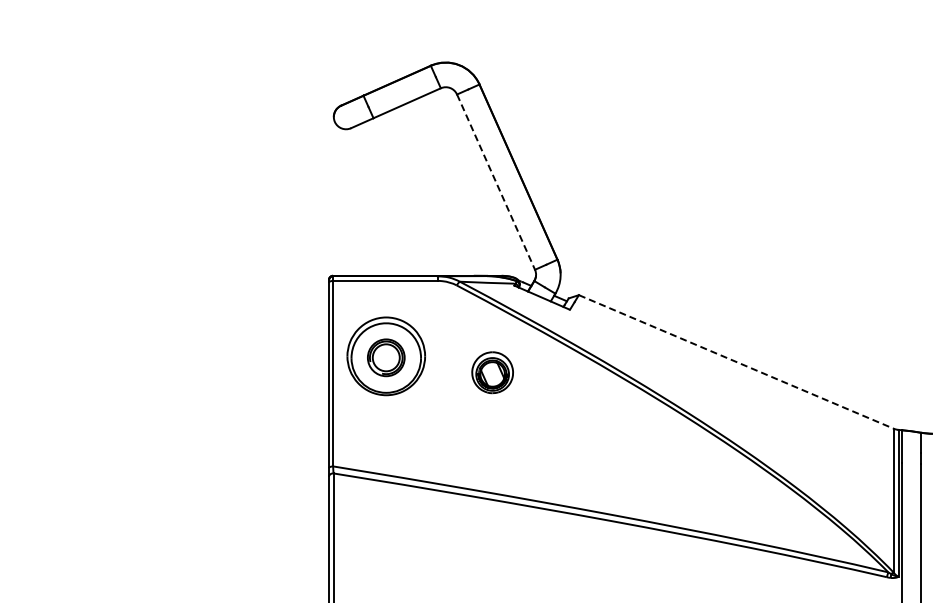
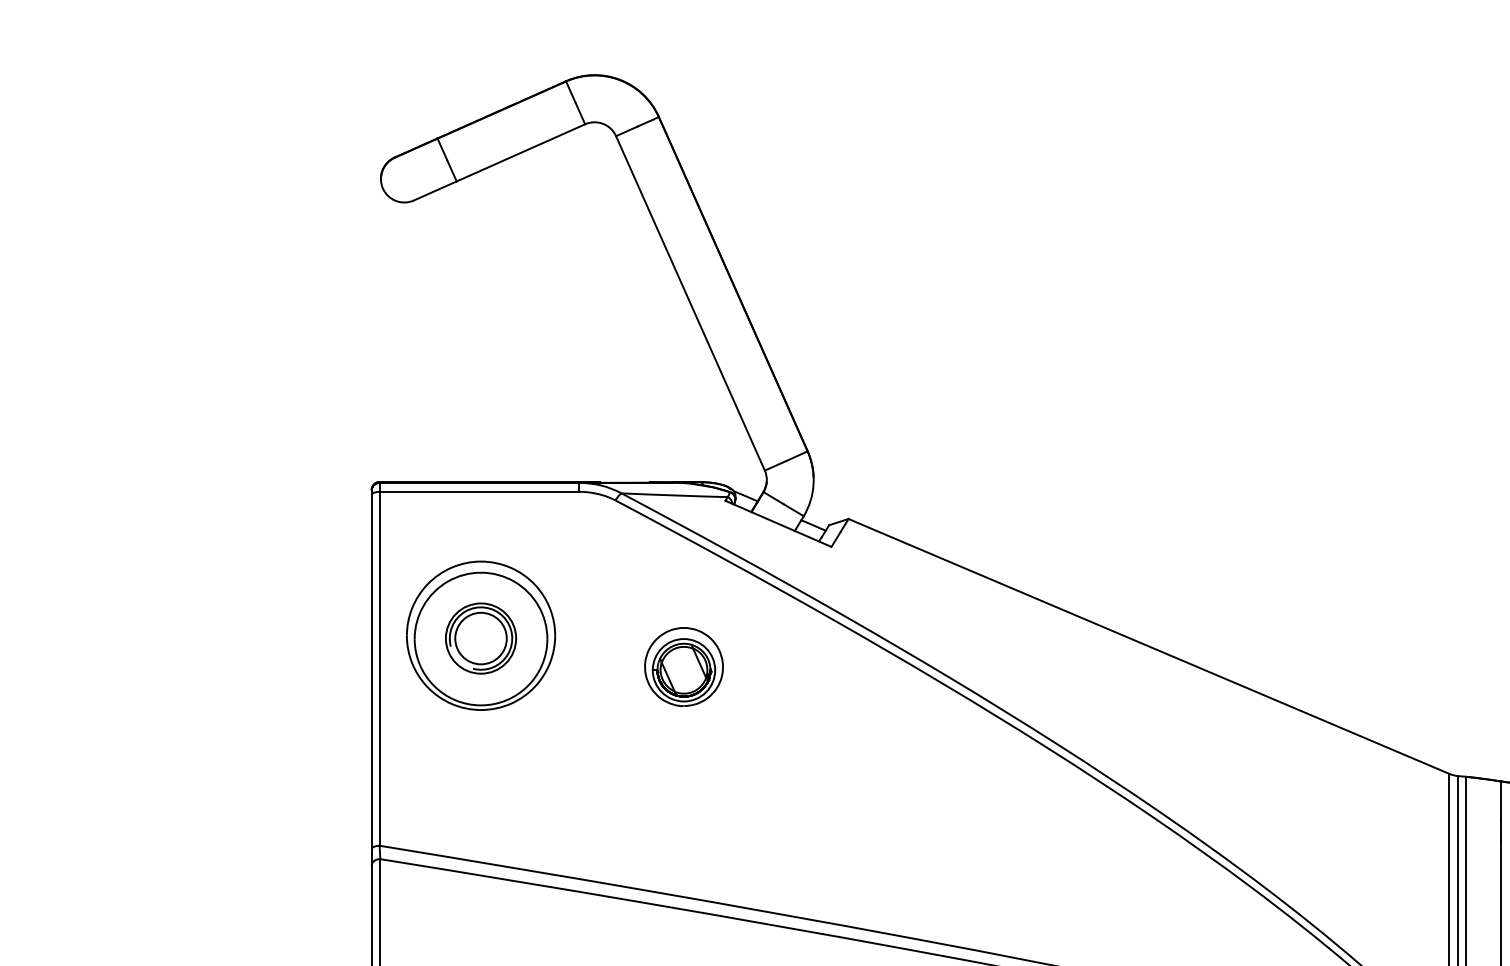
line: (496, 182) -> (691, 304), dashed -> solid
line: (736, 361) -> (1149, 645), dashed -> solid

